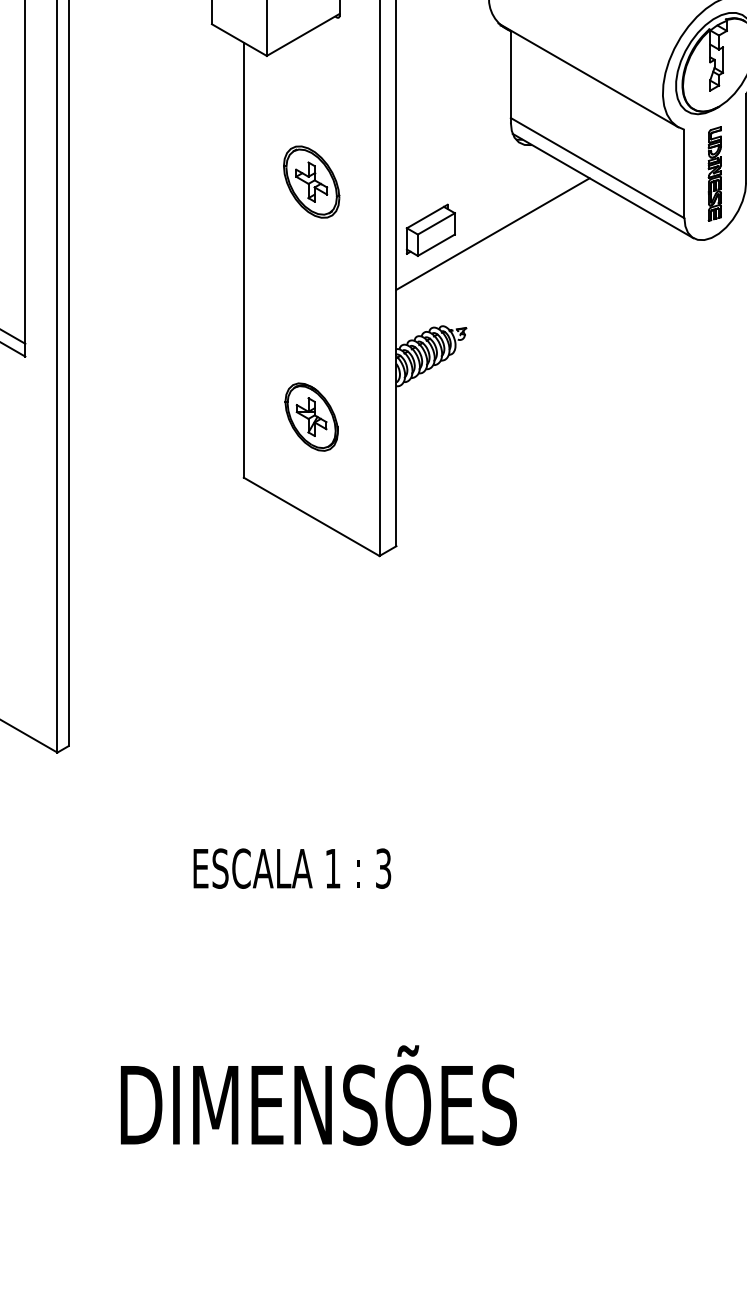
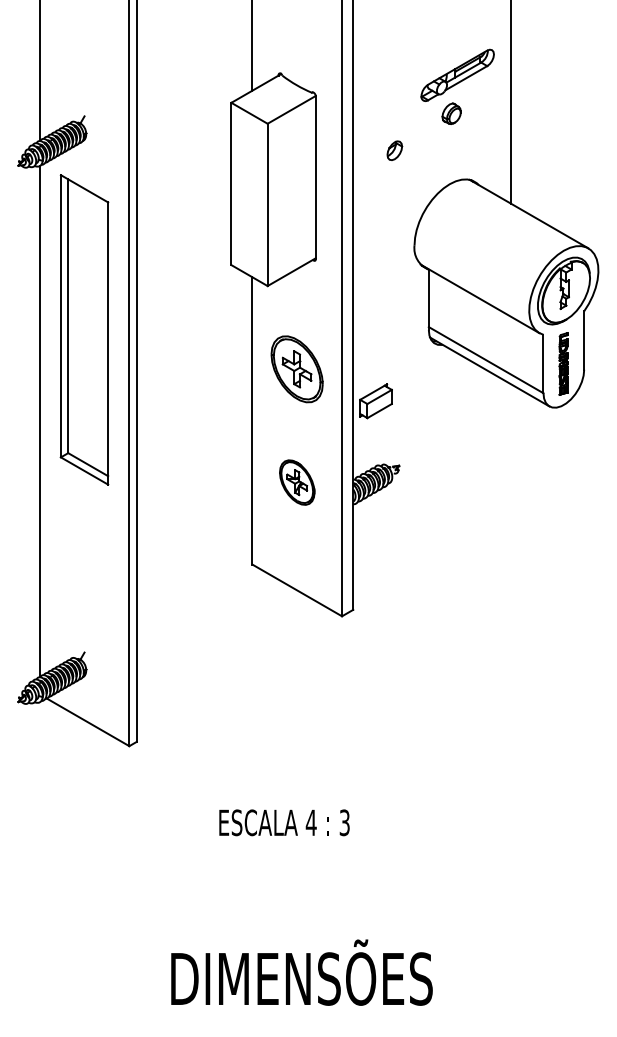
part: (312, 182) -> (297, 369), size x1.4
line: (492, 233) -> (416, 403), removed
part: (312, 416) -> (297, 482), moved
text: (331, 868) -> (310, 822), 1 -> 4

